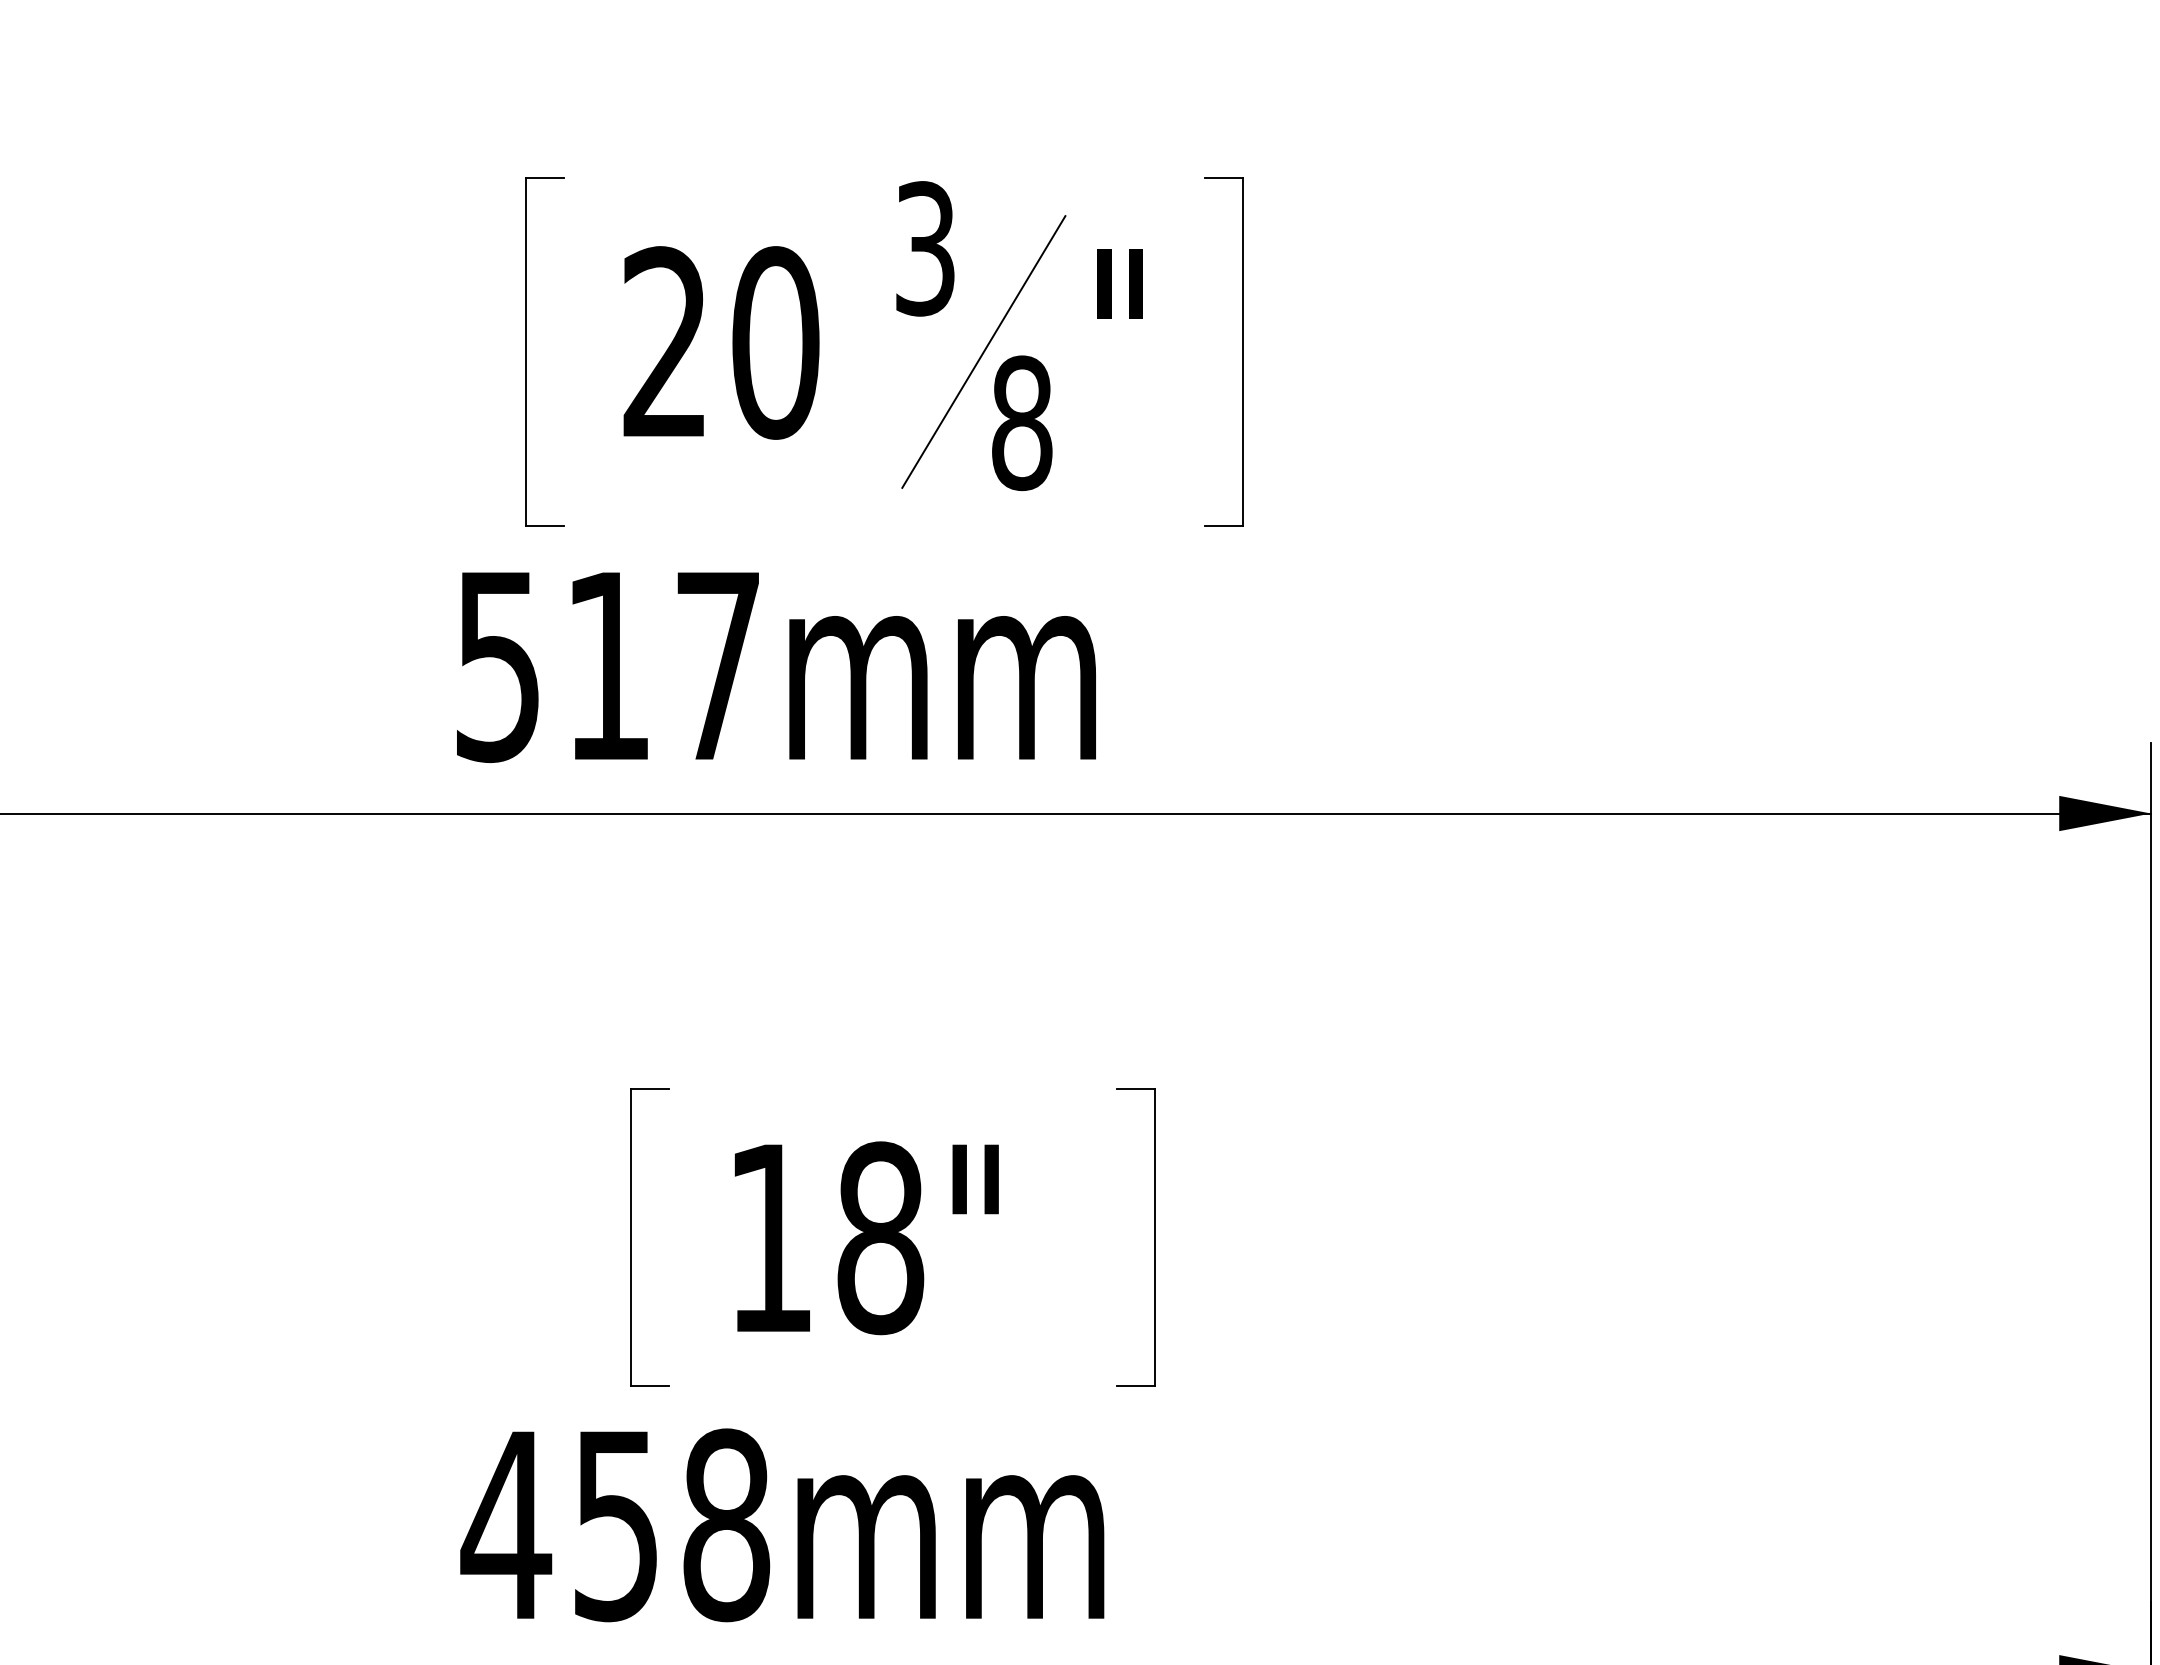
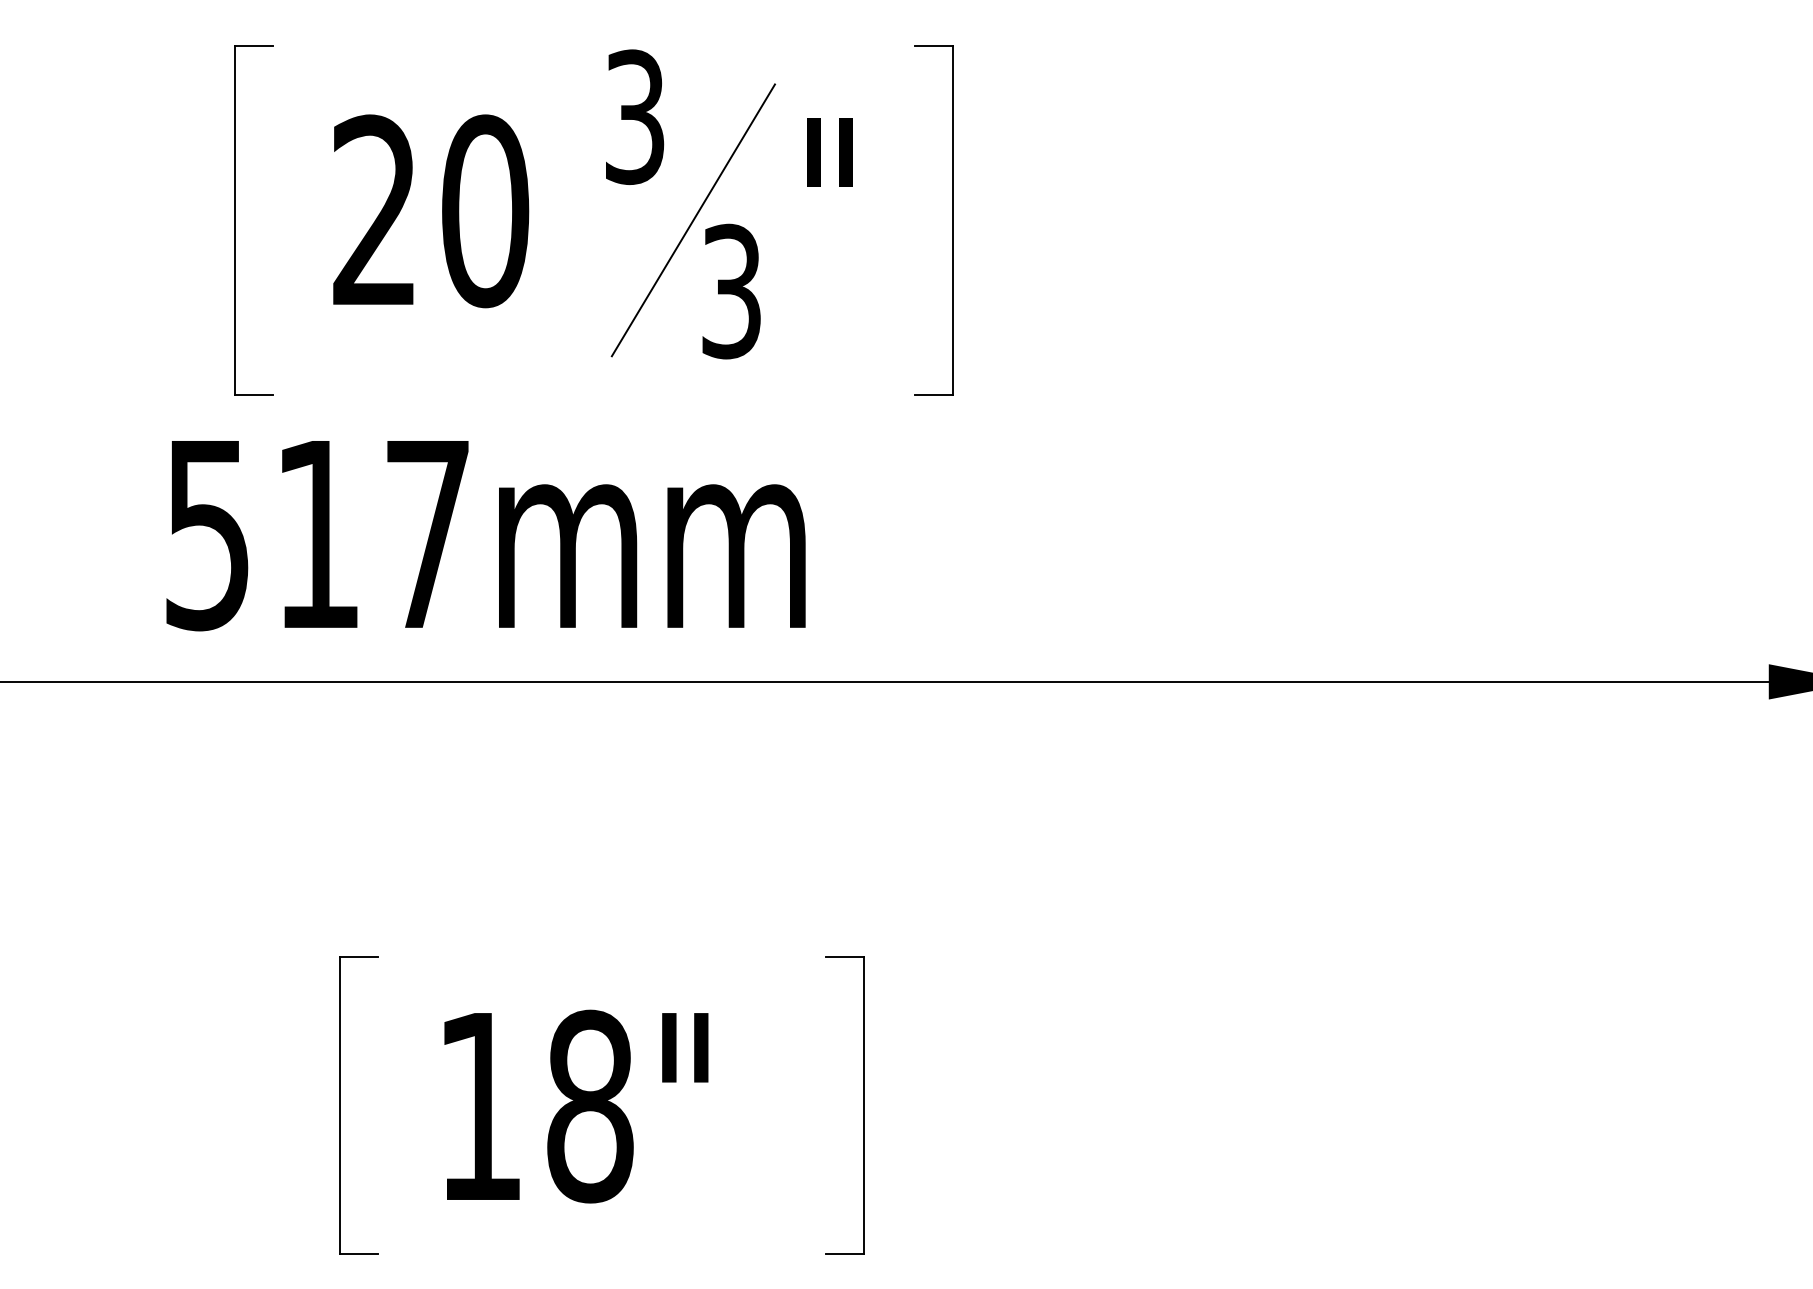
text: (1022, 423) -> (732, 291), 8 -> 3

